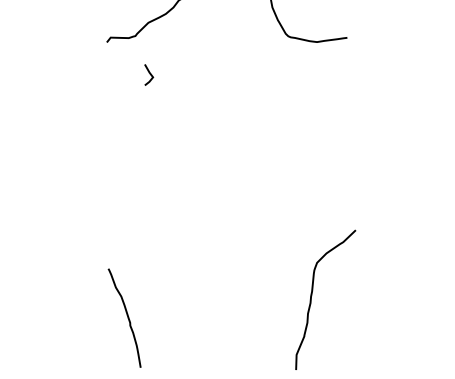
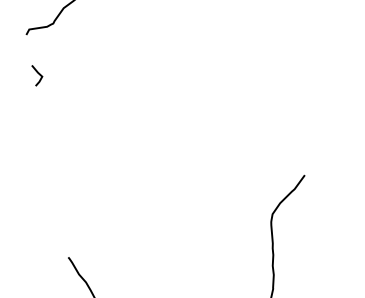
line: (149, 74) -> (38, 74), moved

